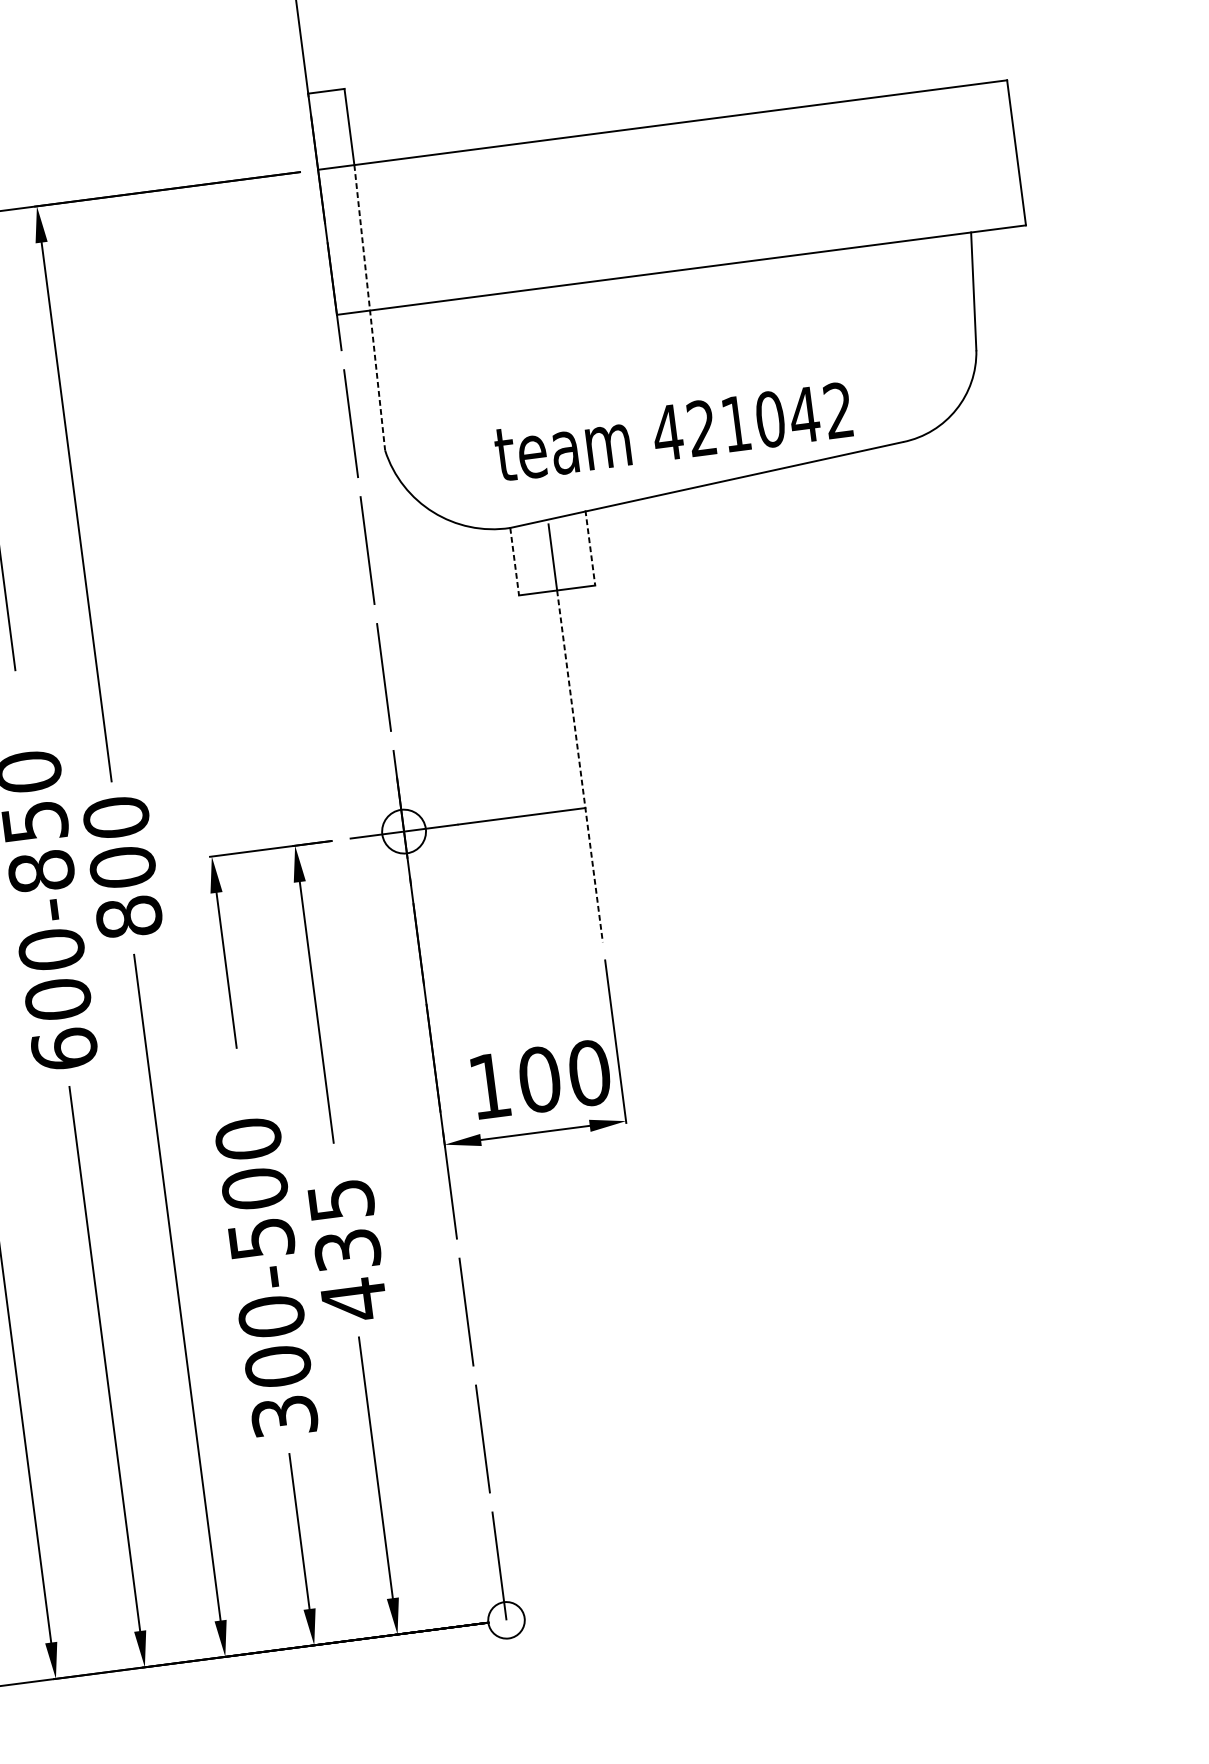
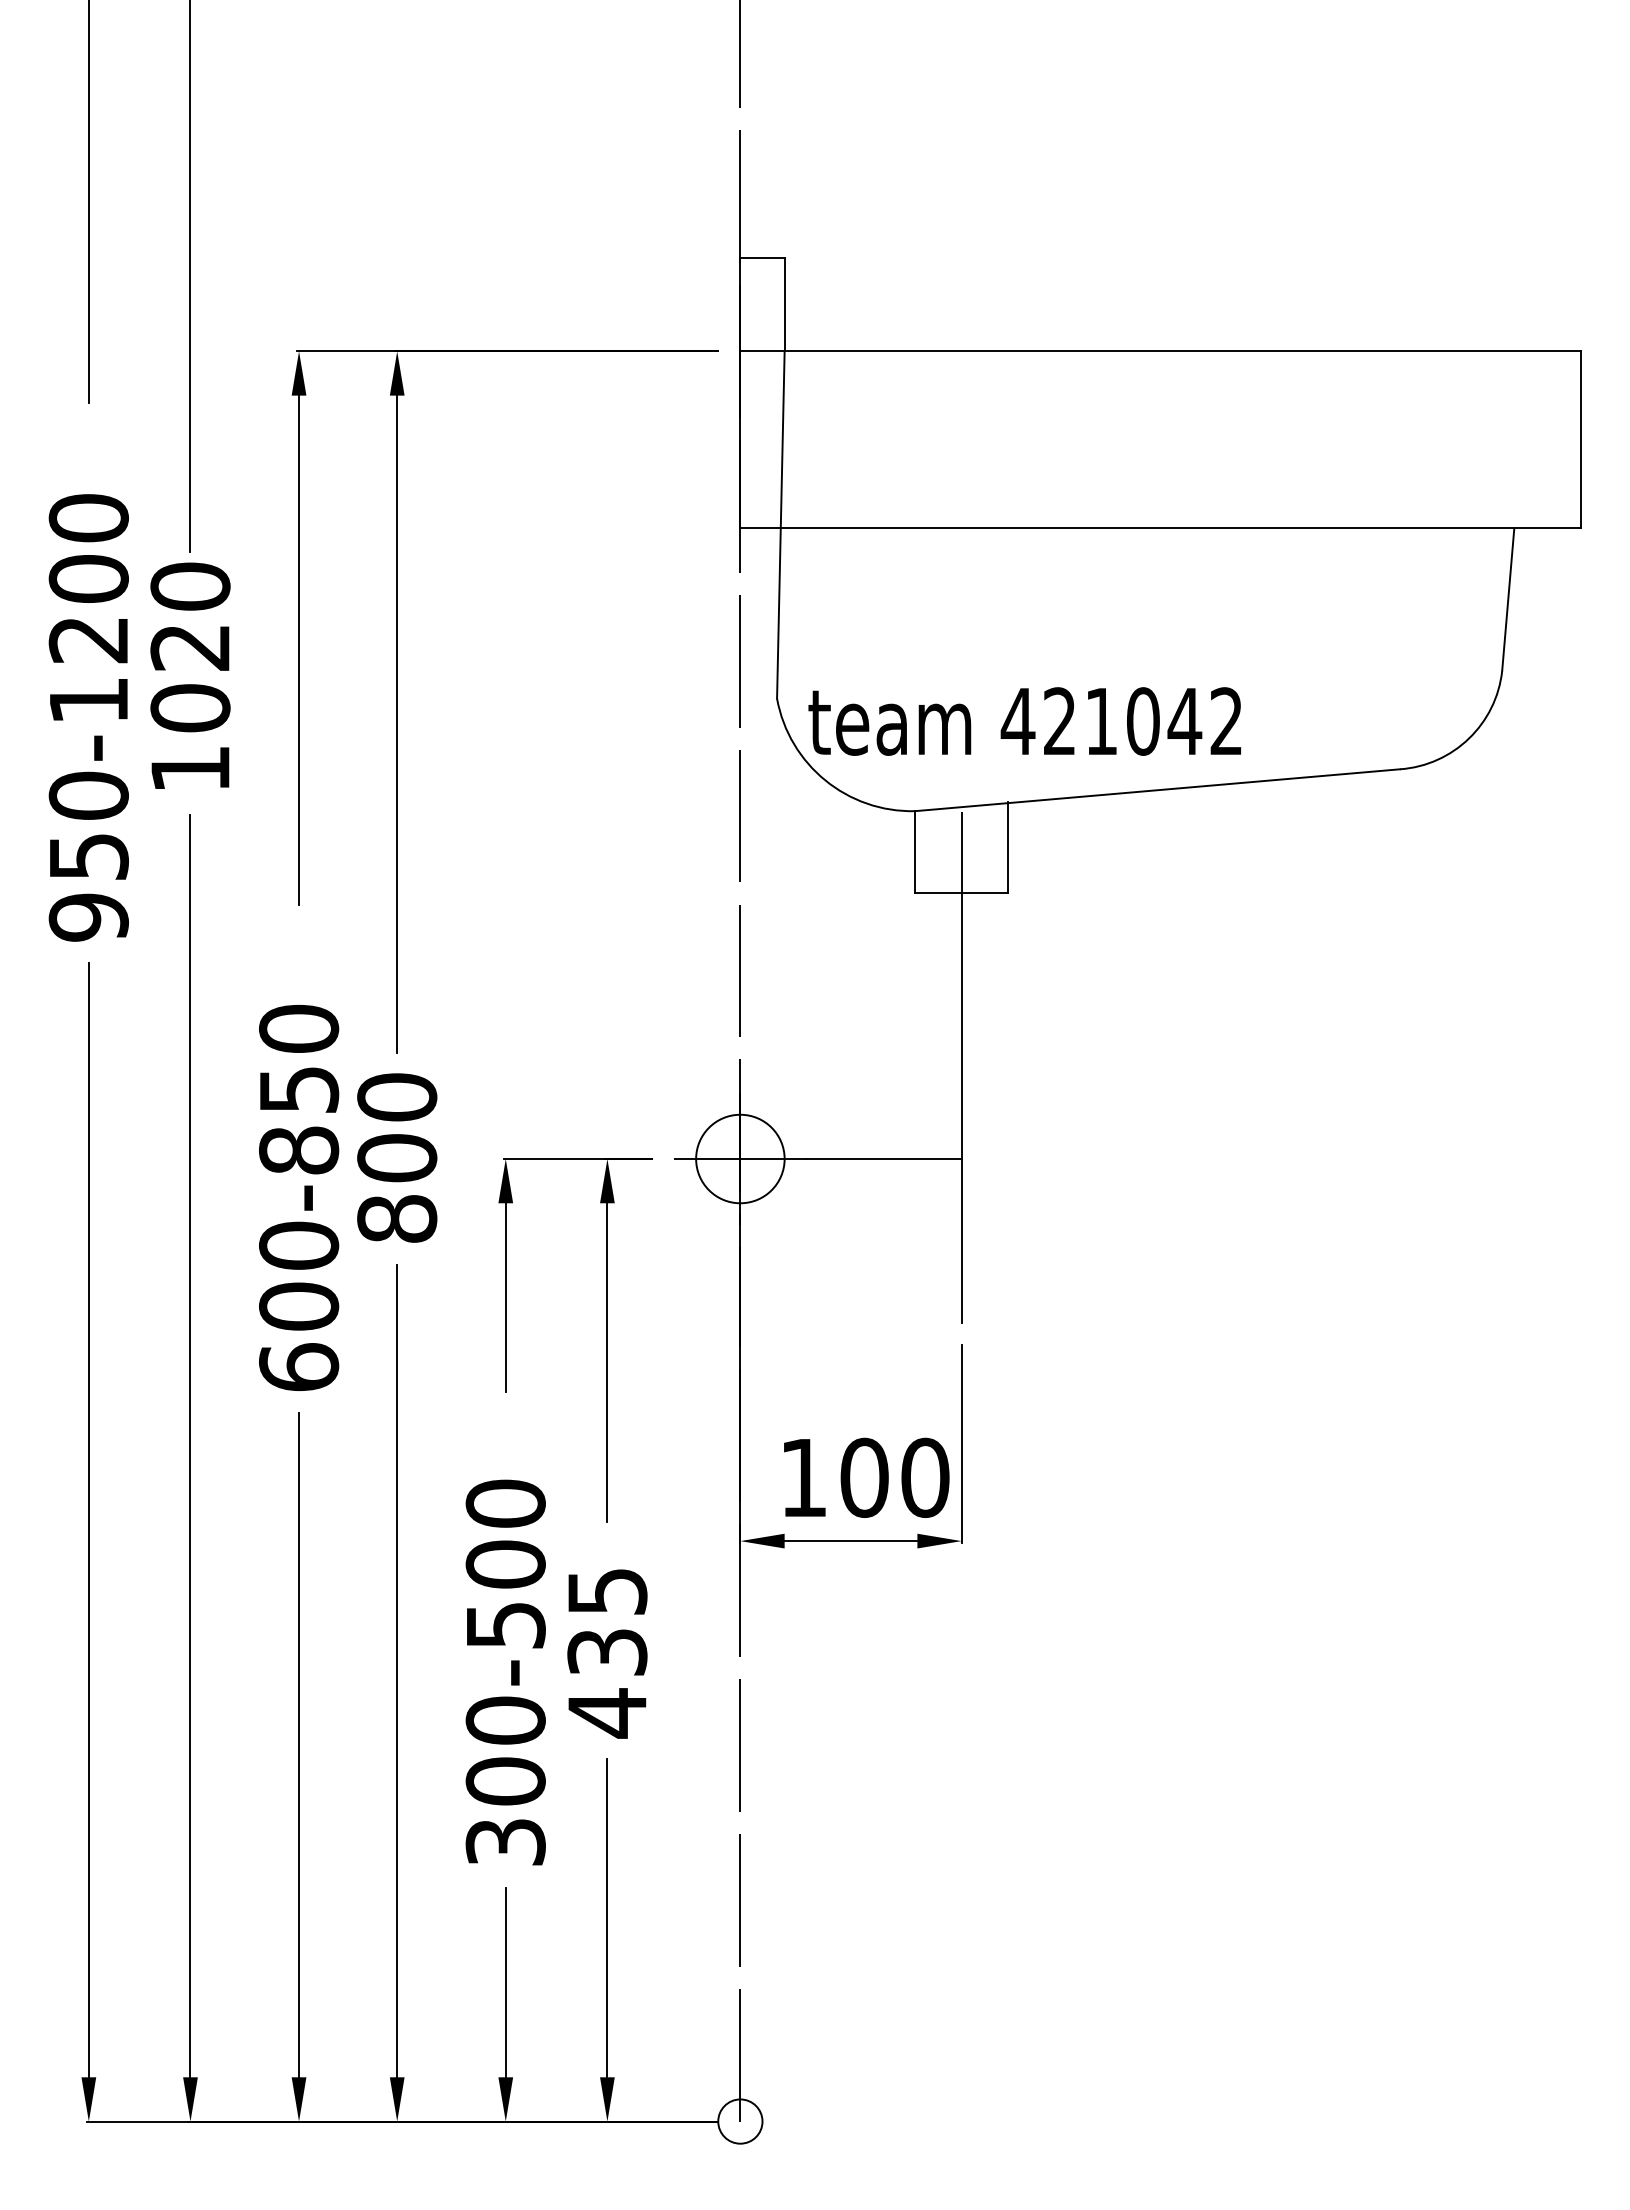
line: (369, 307) -> (780, 524), dashed -> solid
text: (673, 432) -> (1024, 721), moved
line: (590, 547) -> (1008, 847), dashed -> solid
line: (514, 561) -> (915, 852), dashed -> solid
line: (579, 766) -> (961, 1108), dashed -> solid
circle: (404, 831) -> (740, 1158), size x1.67

